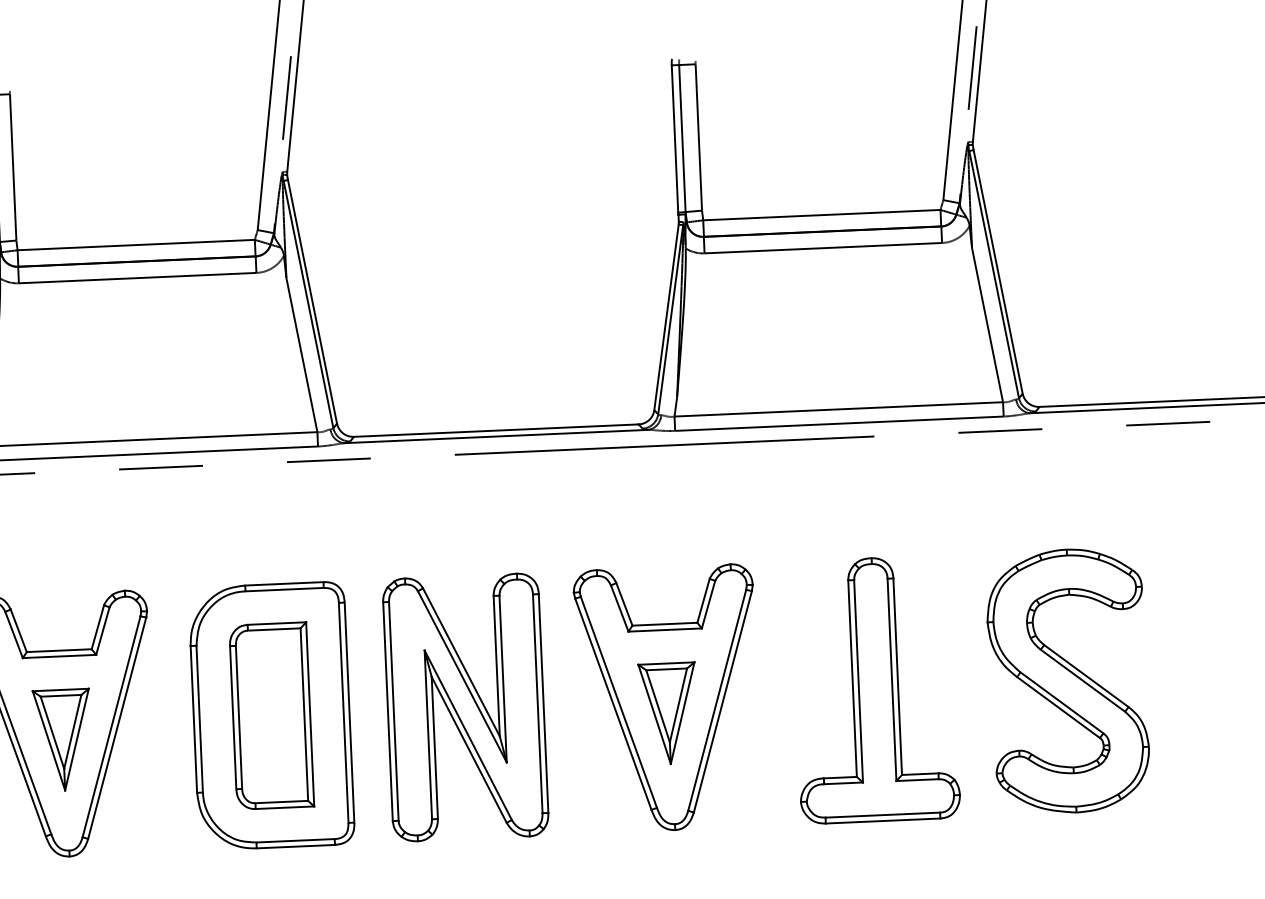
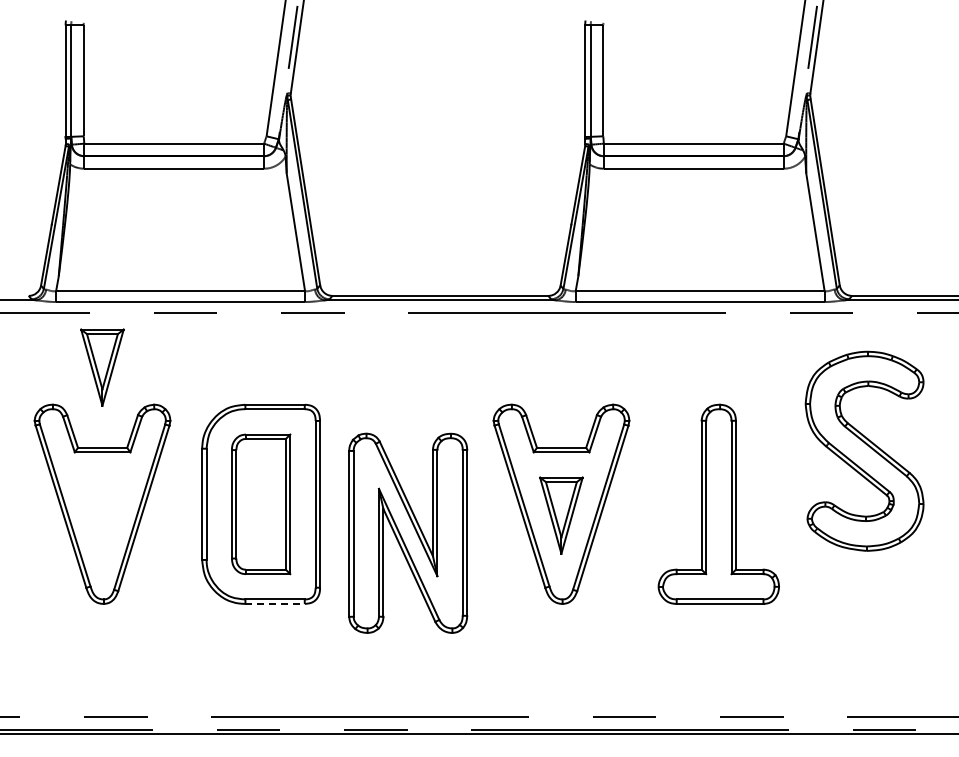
part: (1067, 680) -> (864, 450), moved
part: (466, 706) -> (408, 532), moved
part: (63, 739) -> (102, 367), moved
line: (296, 846) -> (275, 603), solid -> dashed

